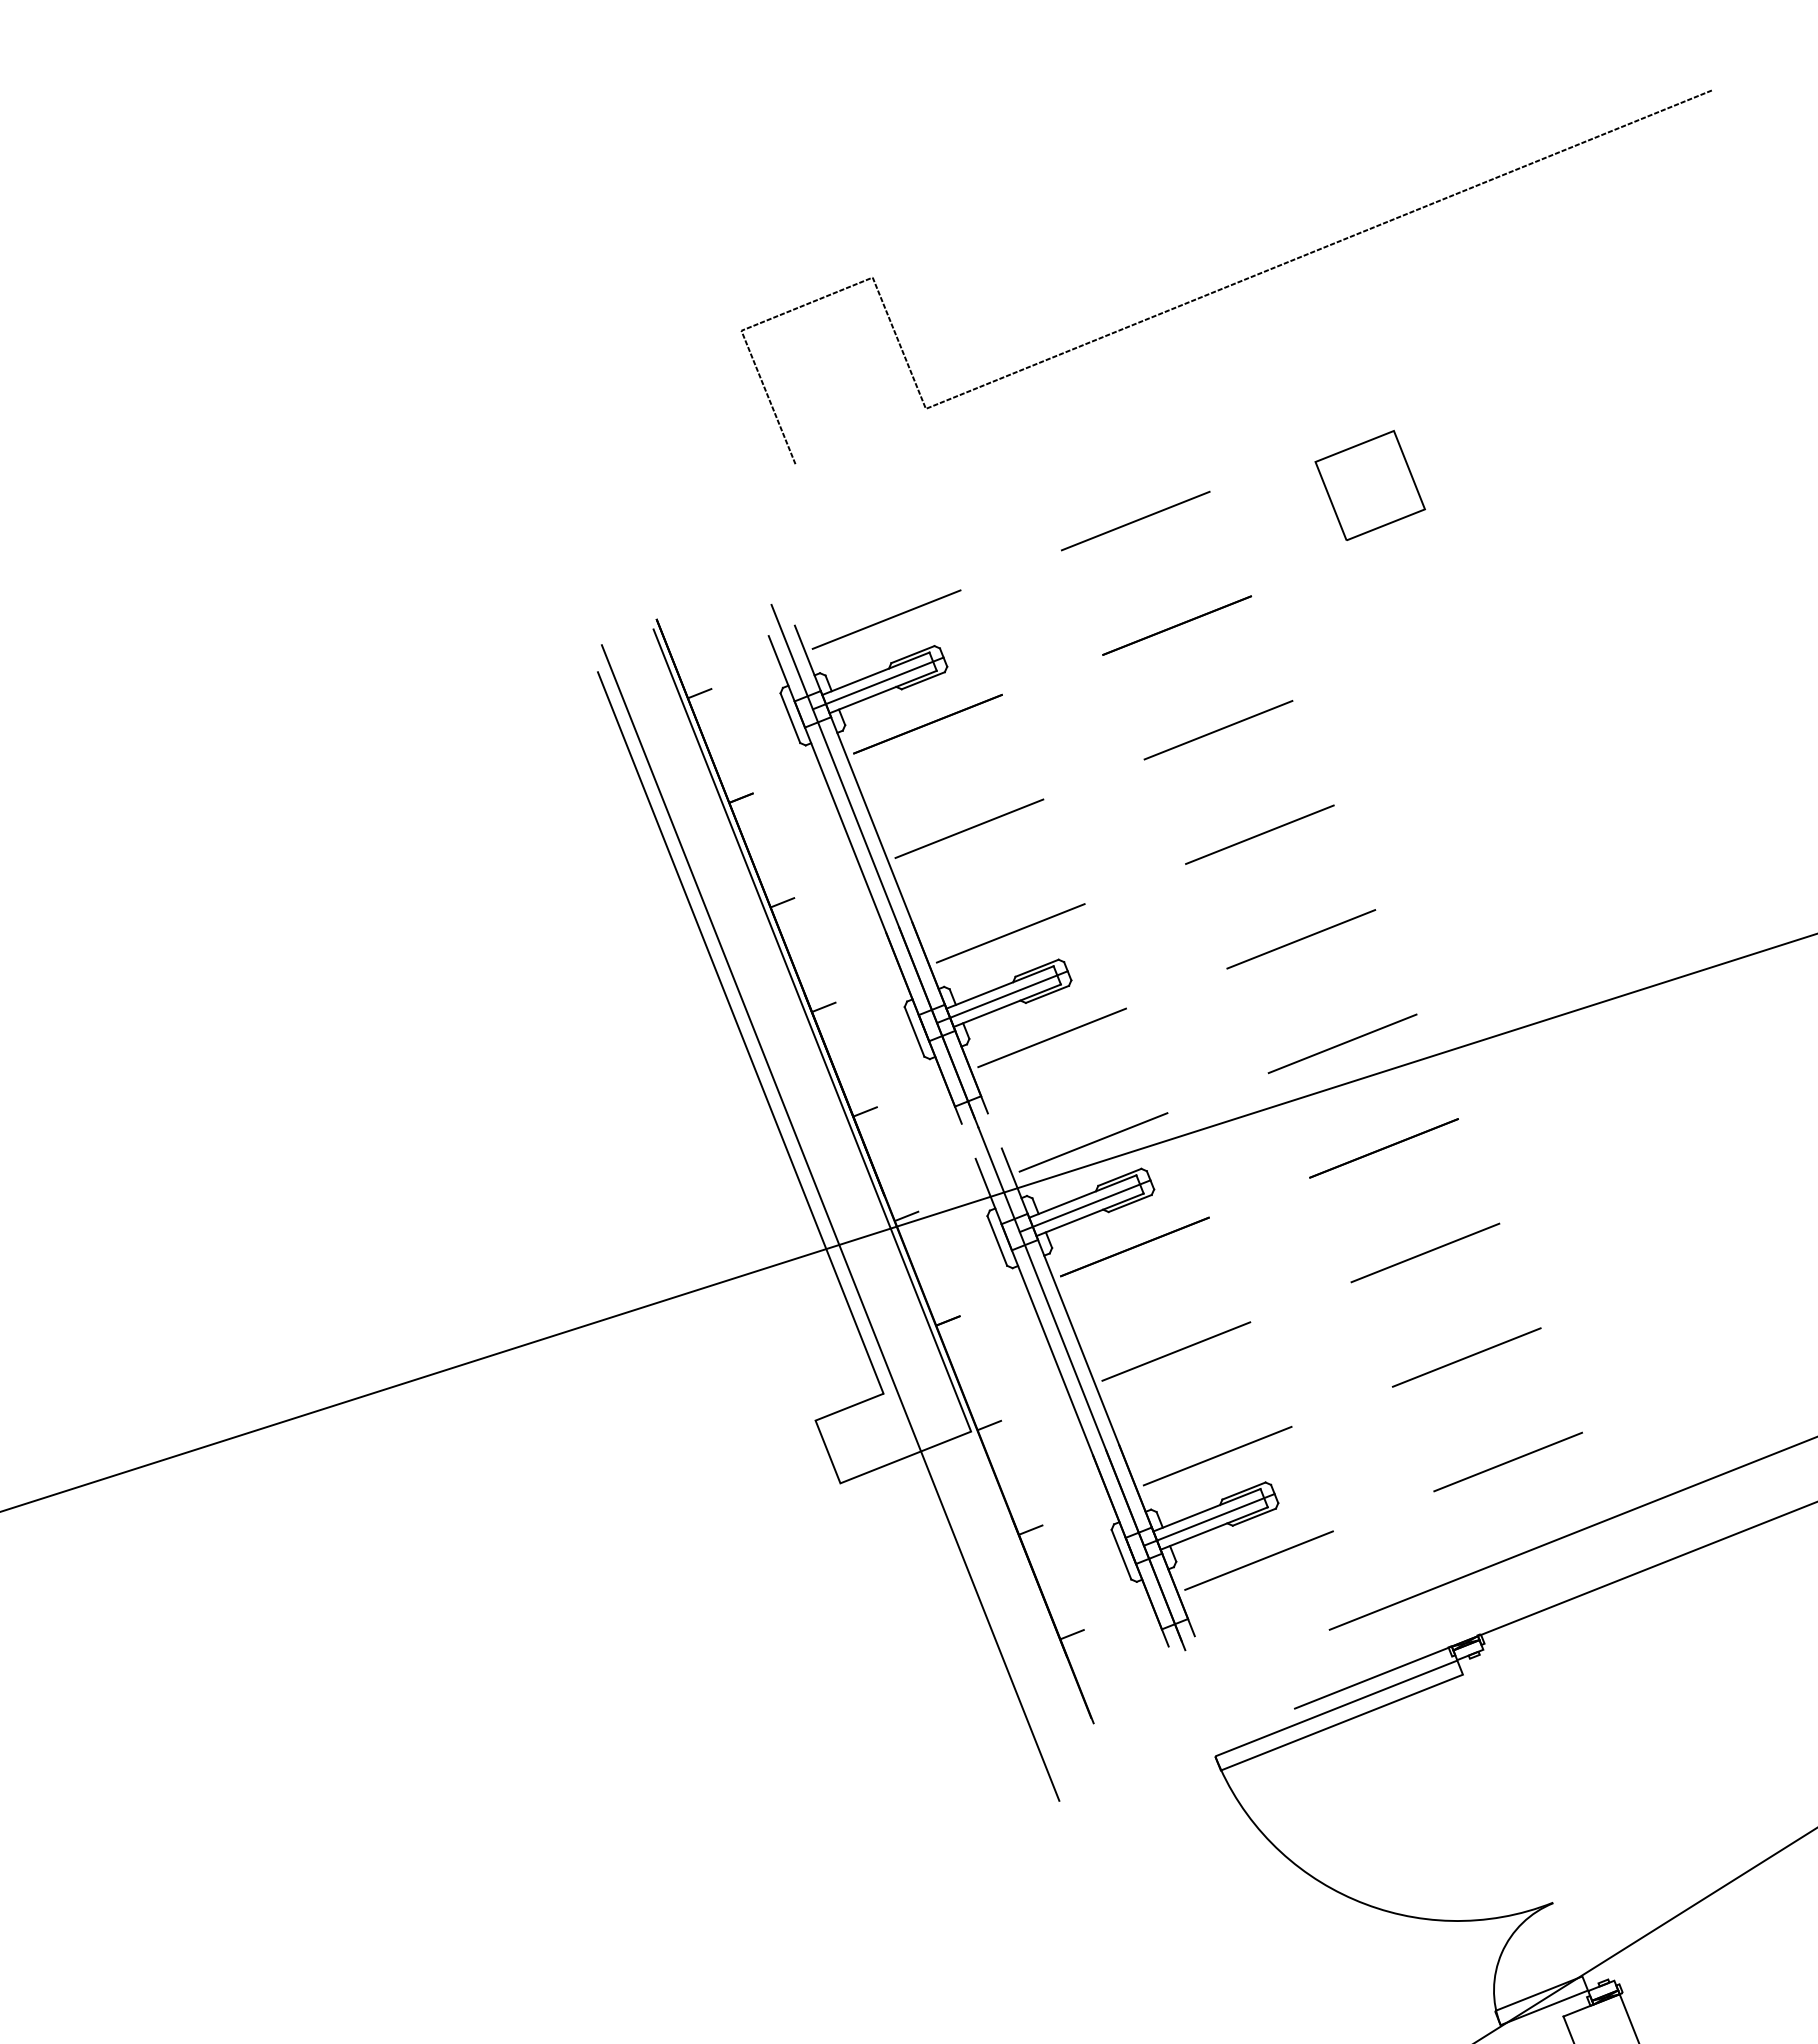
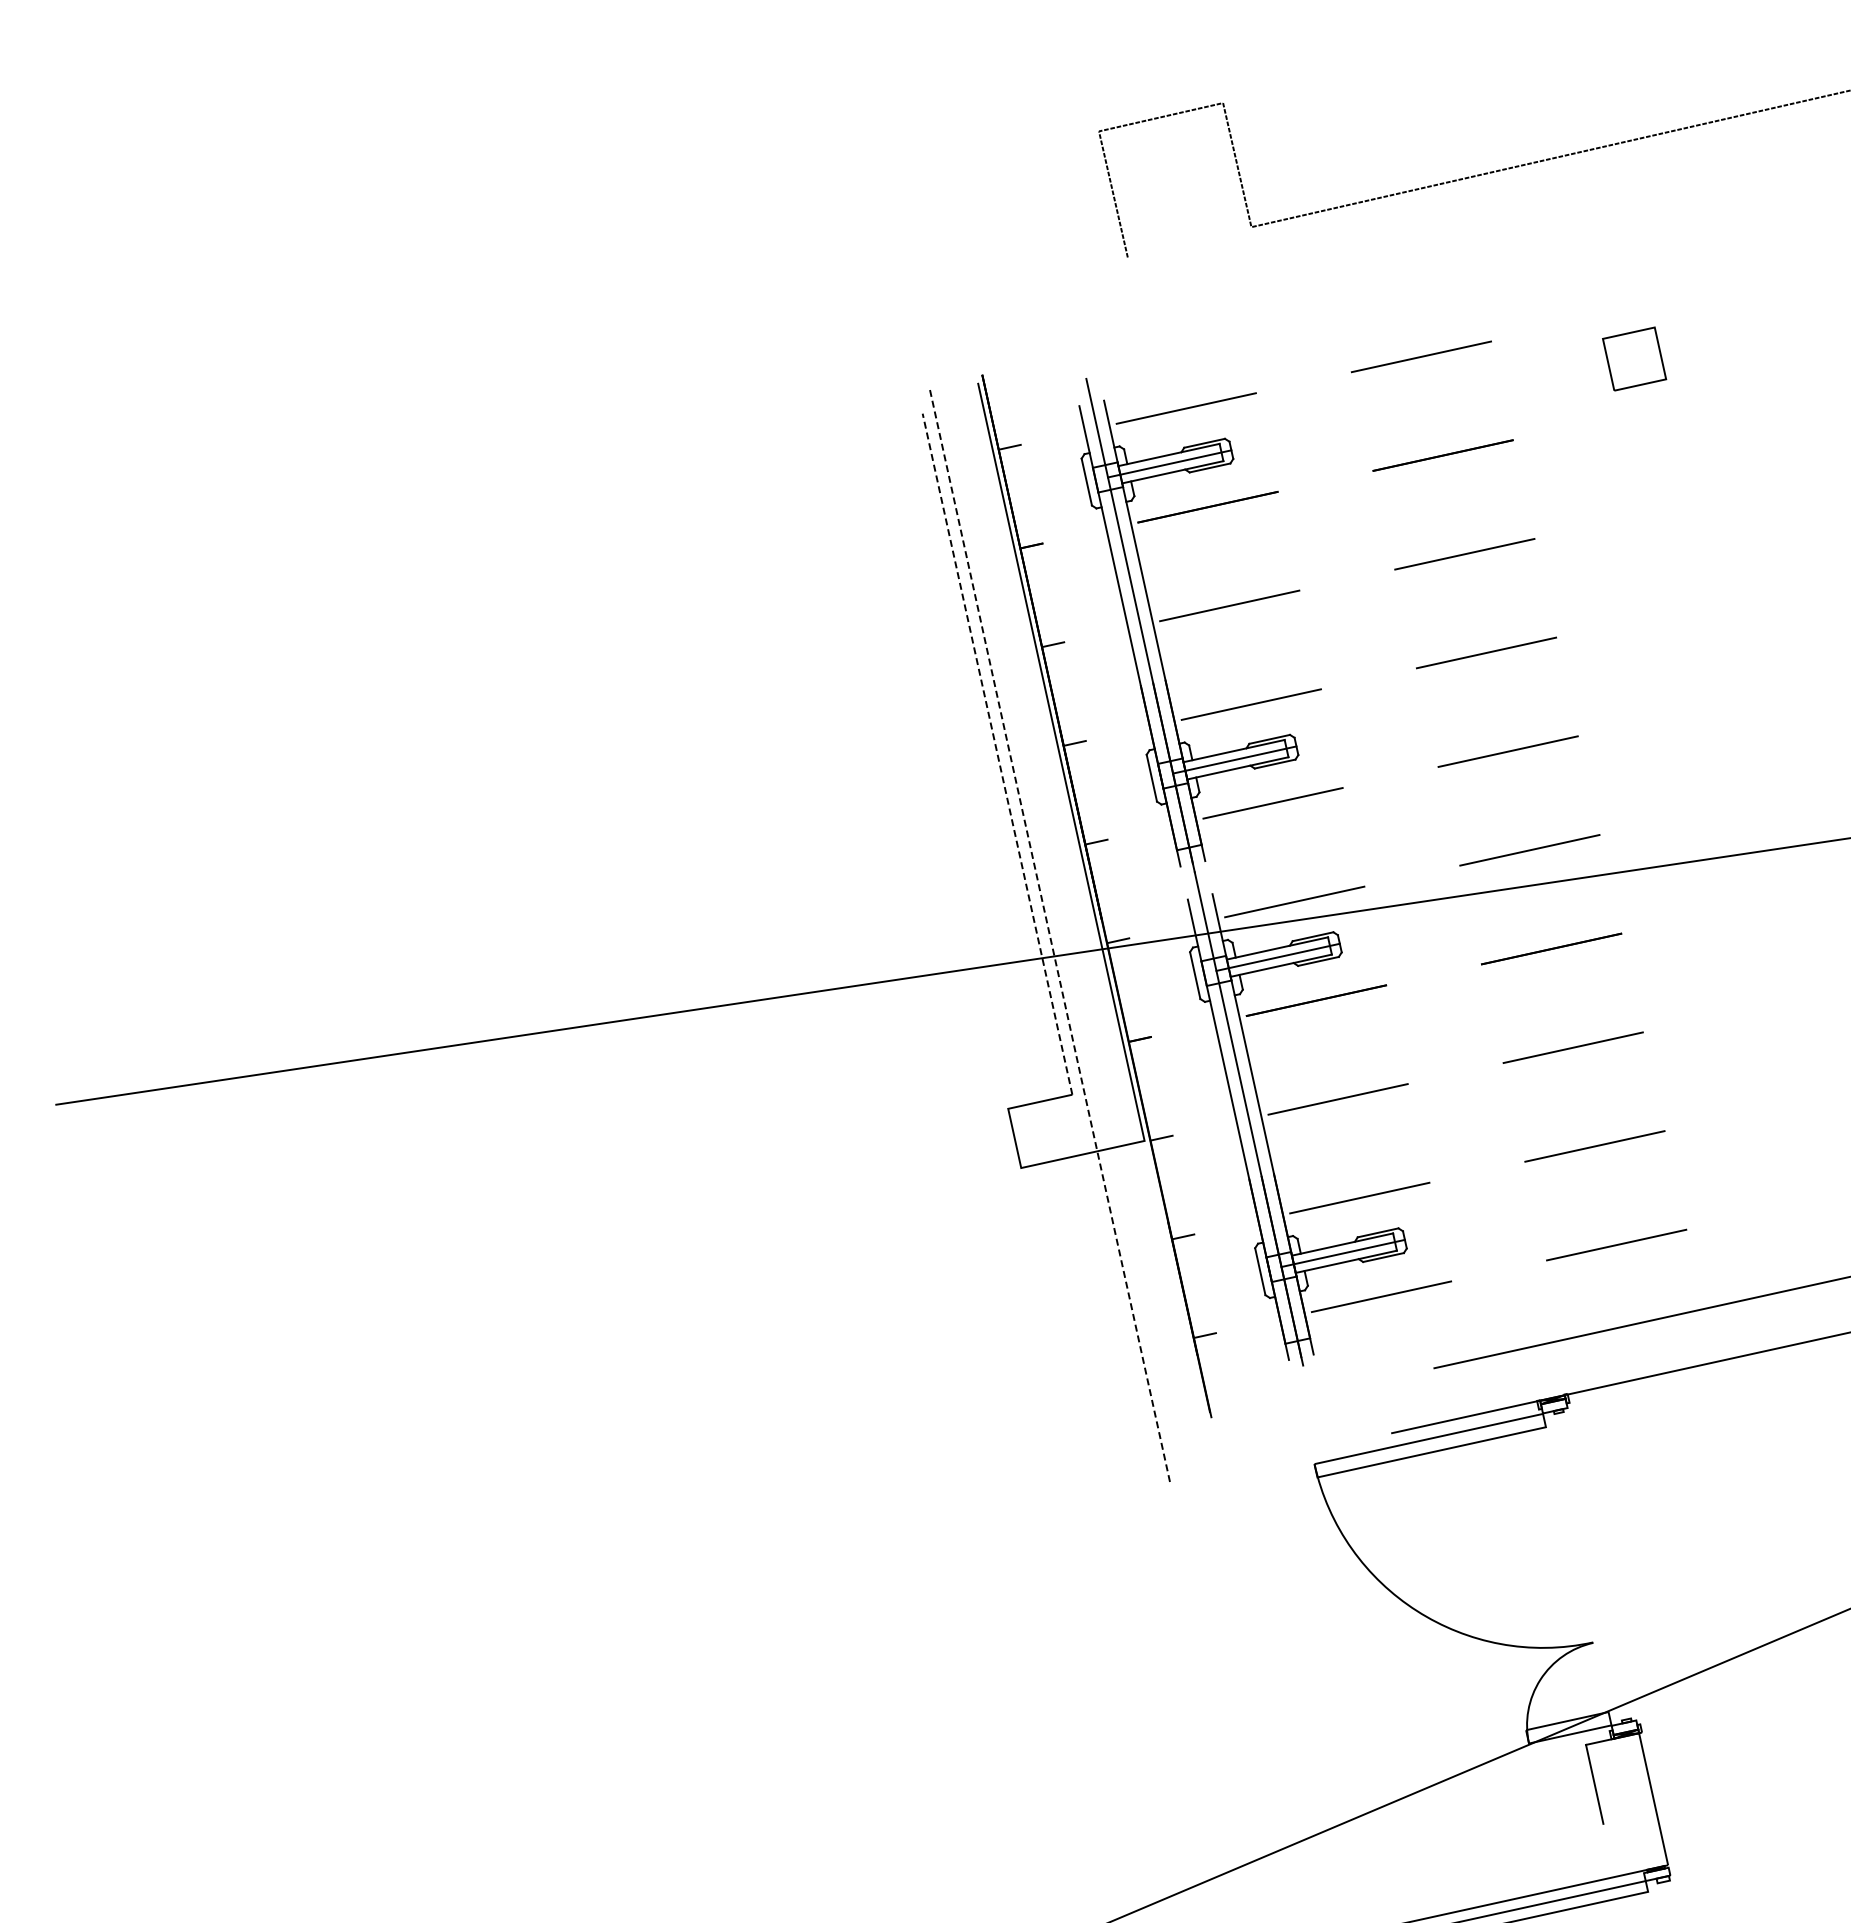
part: (1370, 484) -> (1634, 358), size x0.7
line: (740, 1033) -> (997, 754), solid -> dashed
line: (830, 1222) -> (1049, 935), solid -> dashed

